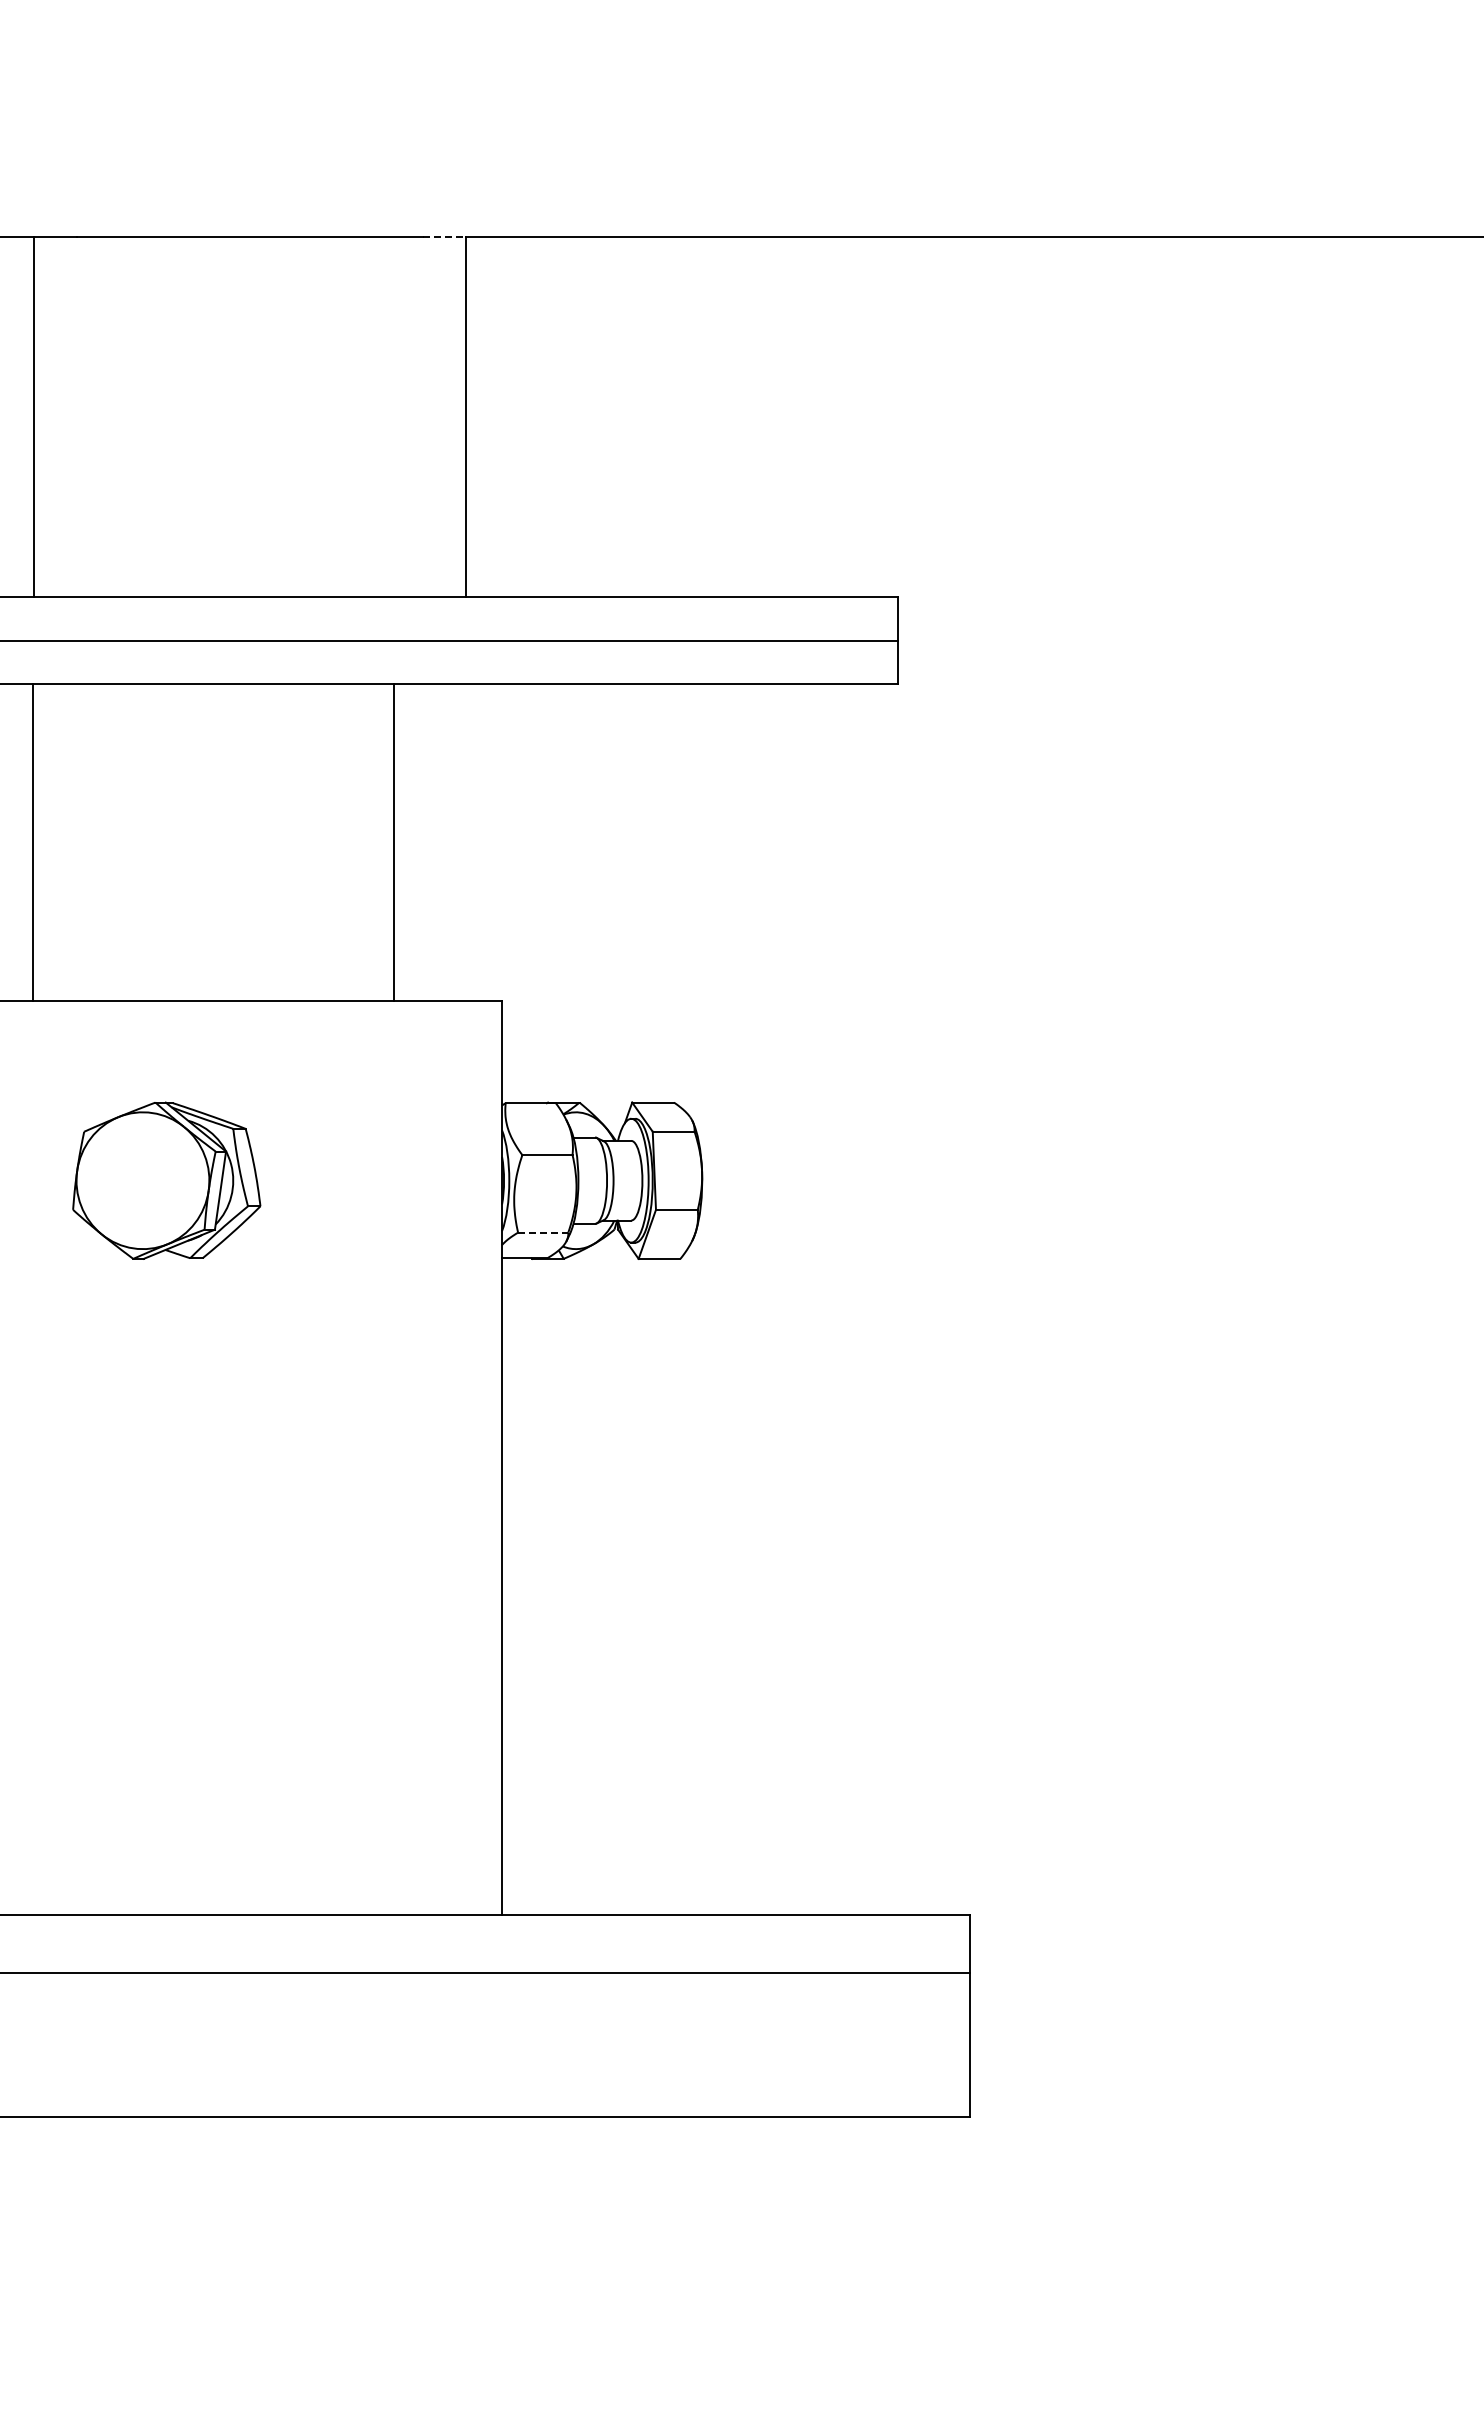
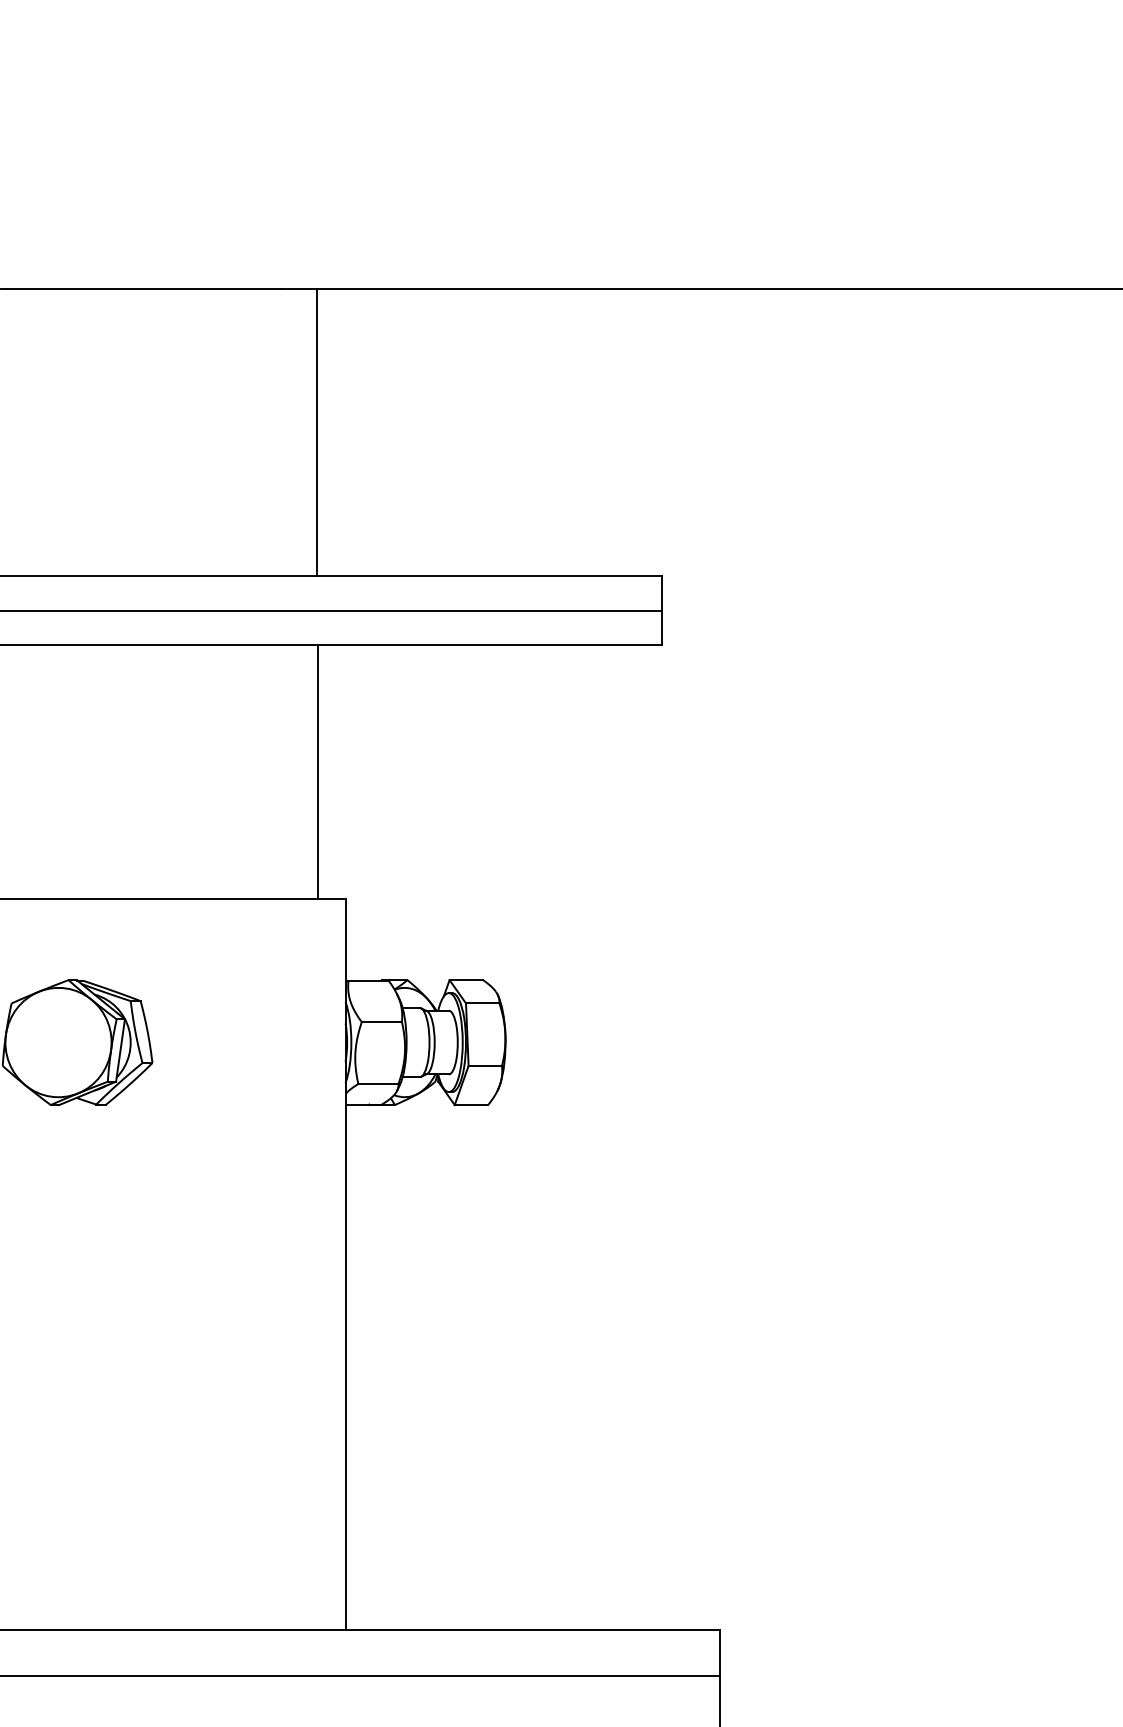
line: (444, 237) -> (299, 288), dashed -> solid
line: (394, 841) -> (317, 771), moved
line: (543, 1232) -> (378, 1083), dashed -> solid

